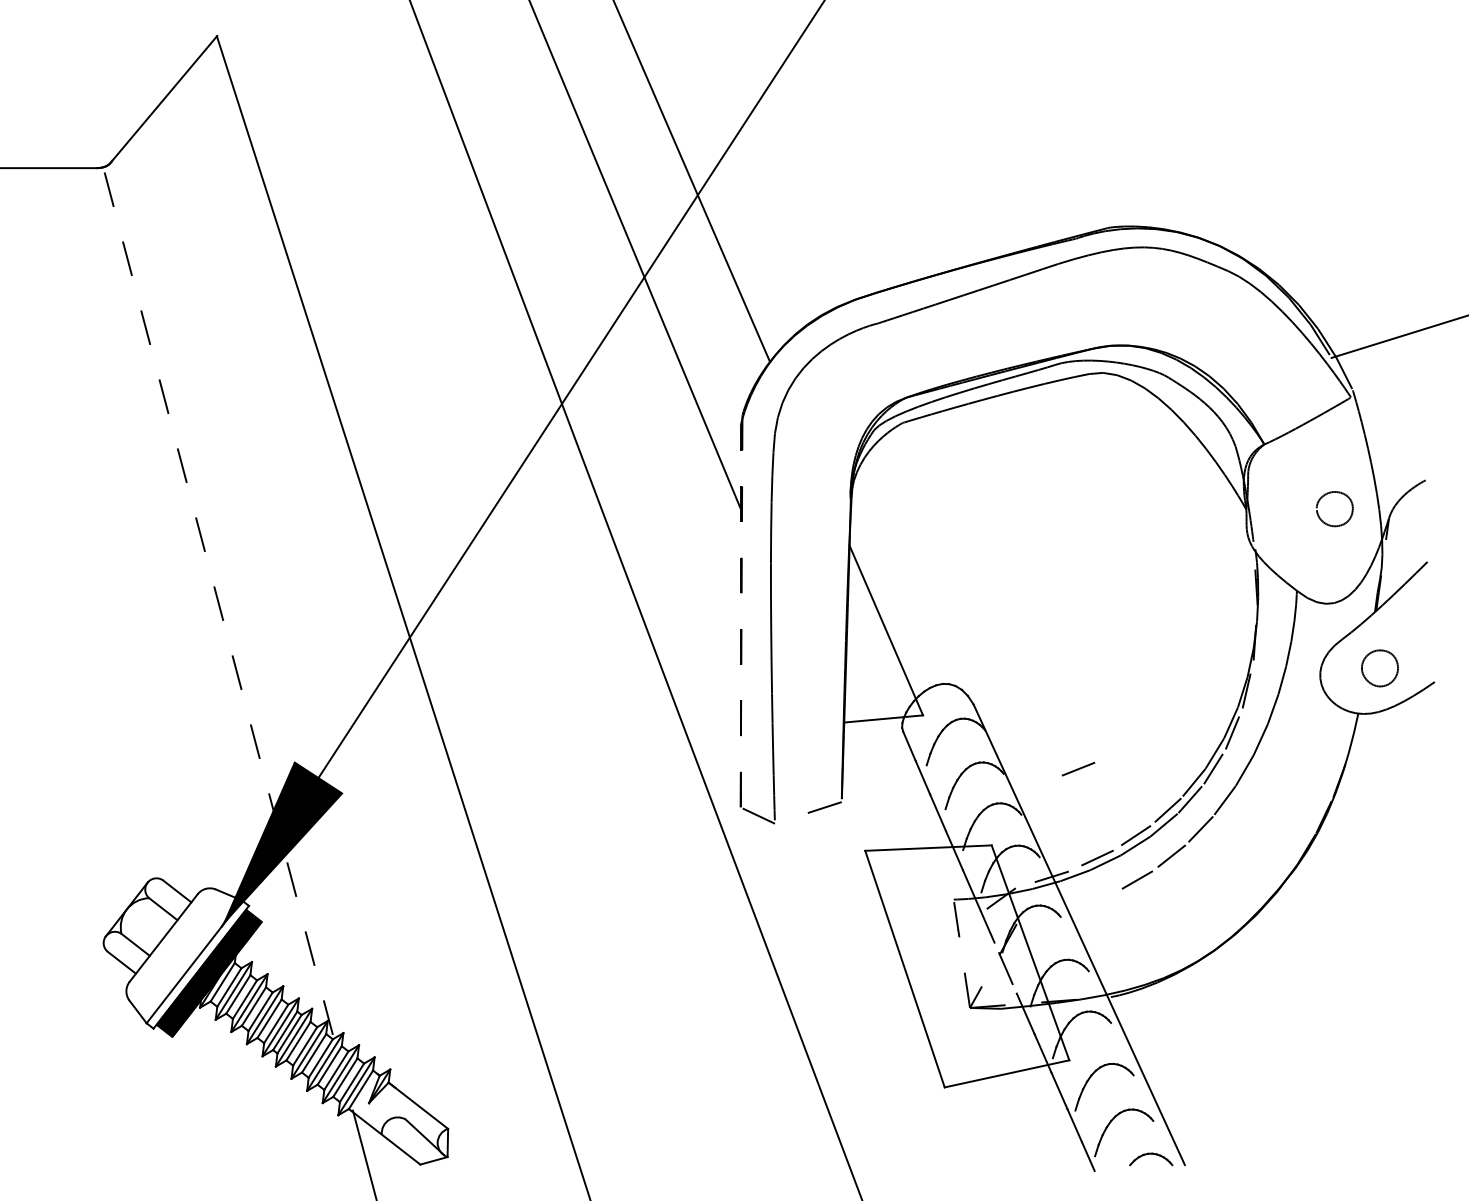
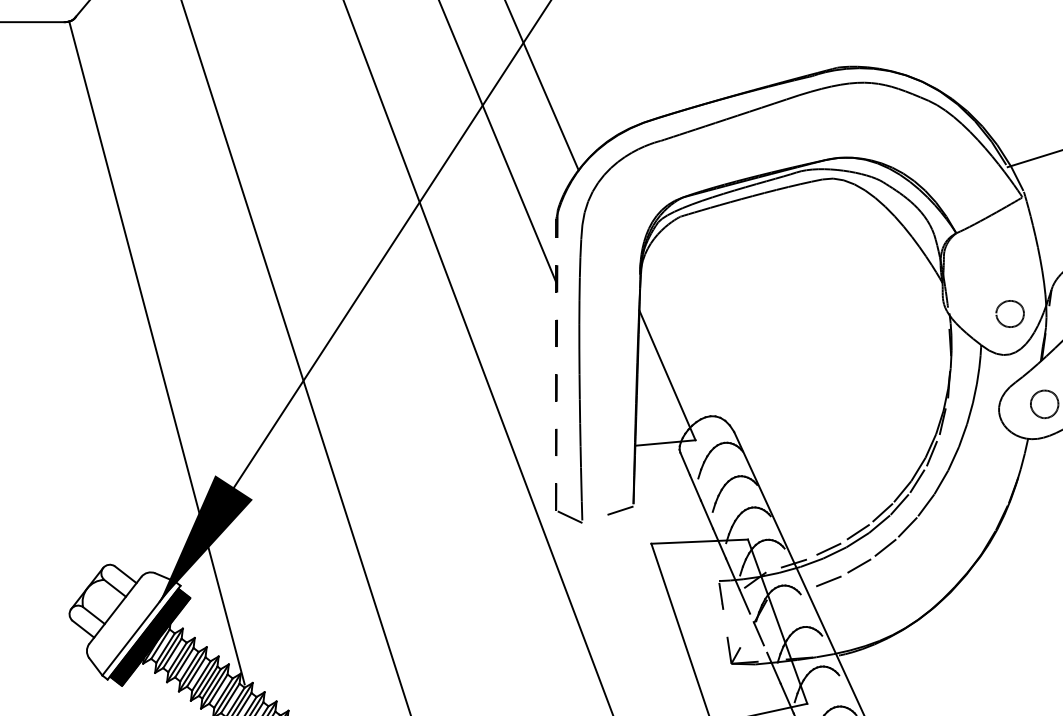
part: (1330, 524) -> (1006, 325), moved
line: (218, 601) -> (157, 353), dashed -> solid
line: (1078, 768) -> (828, 580), moved

